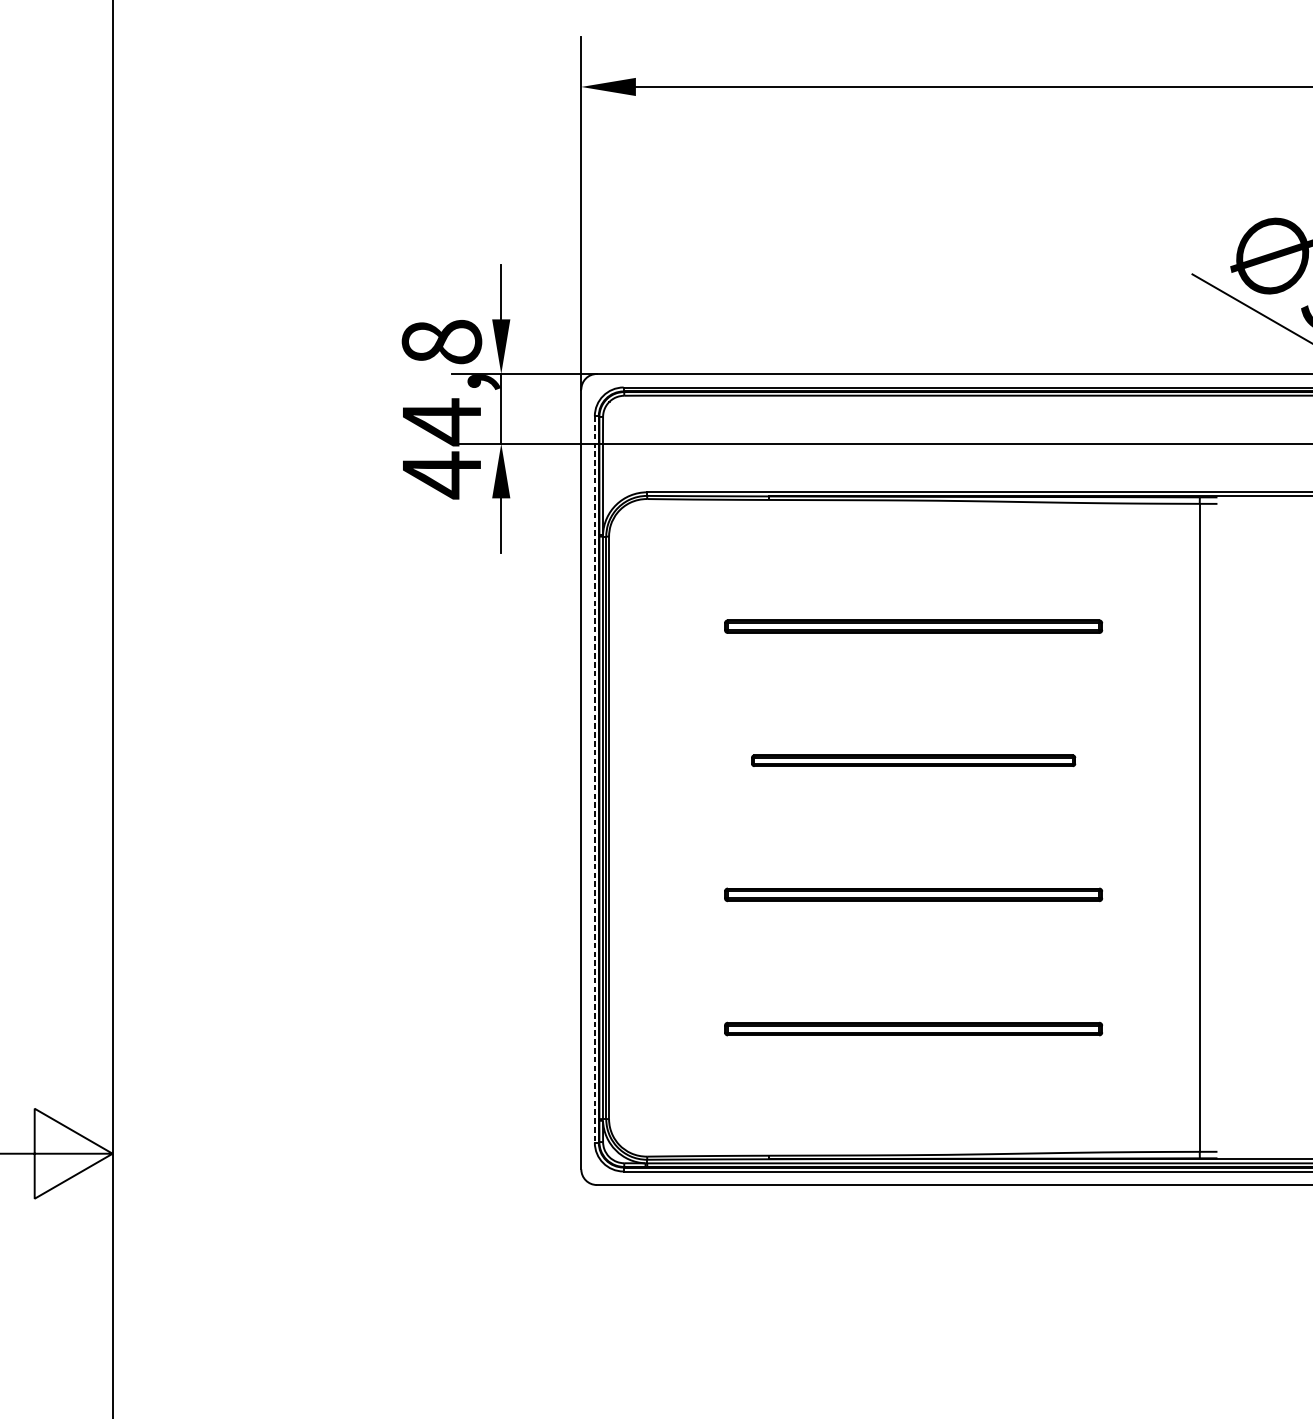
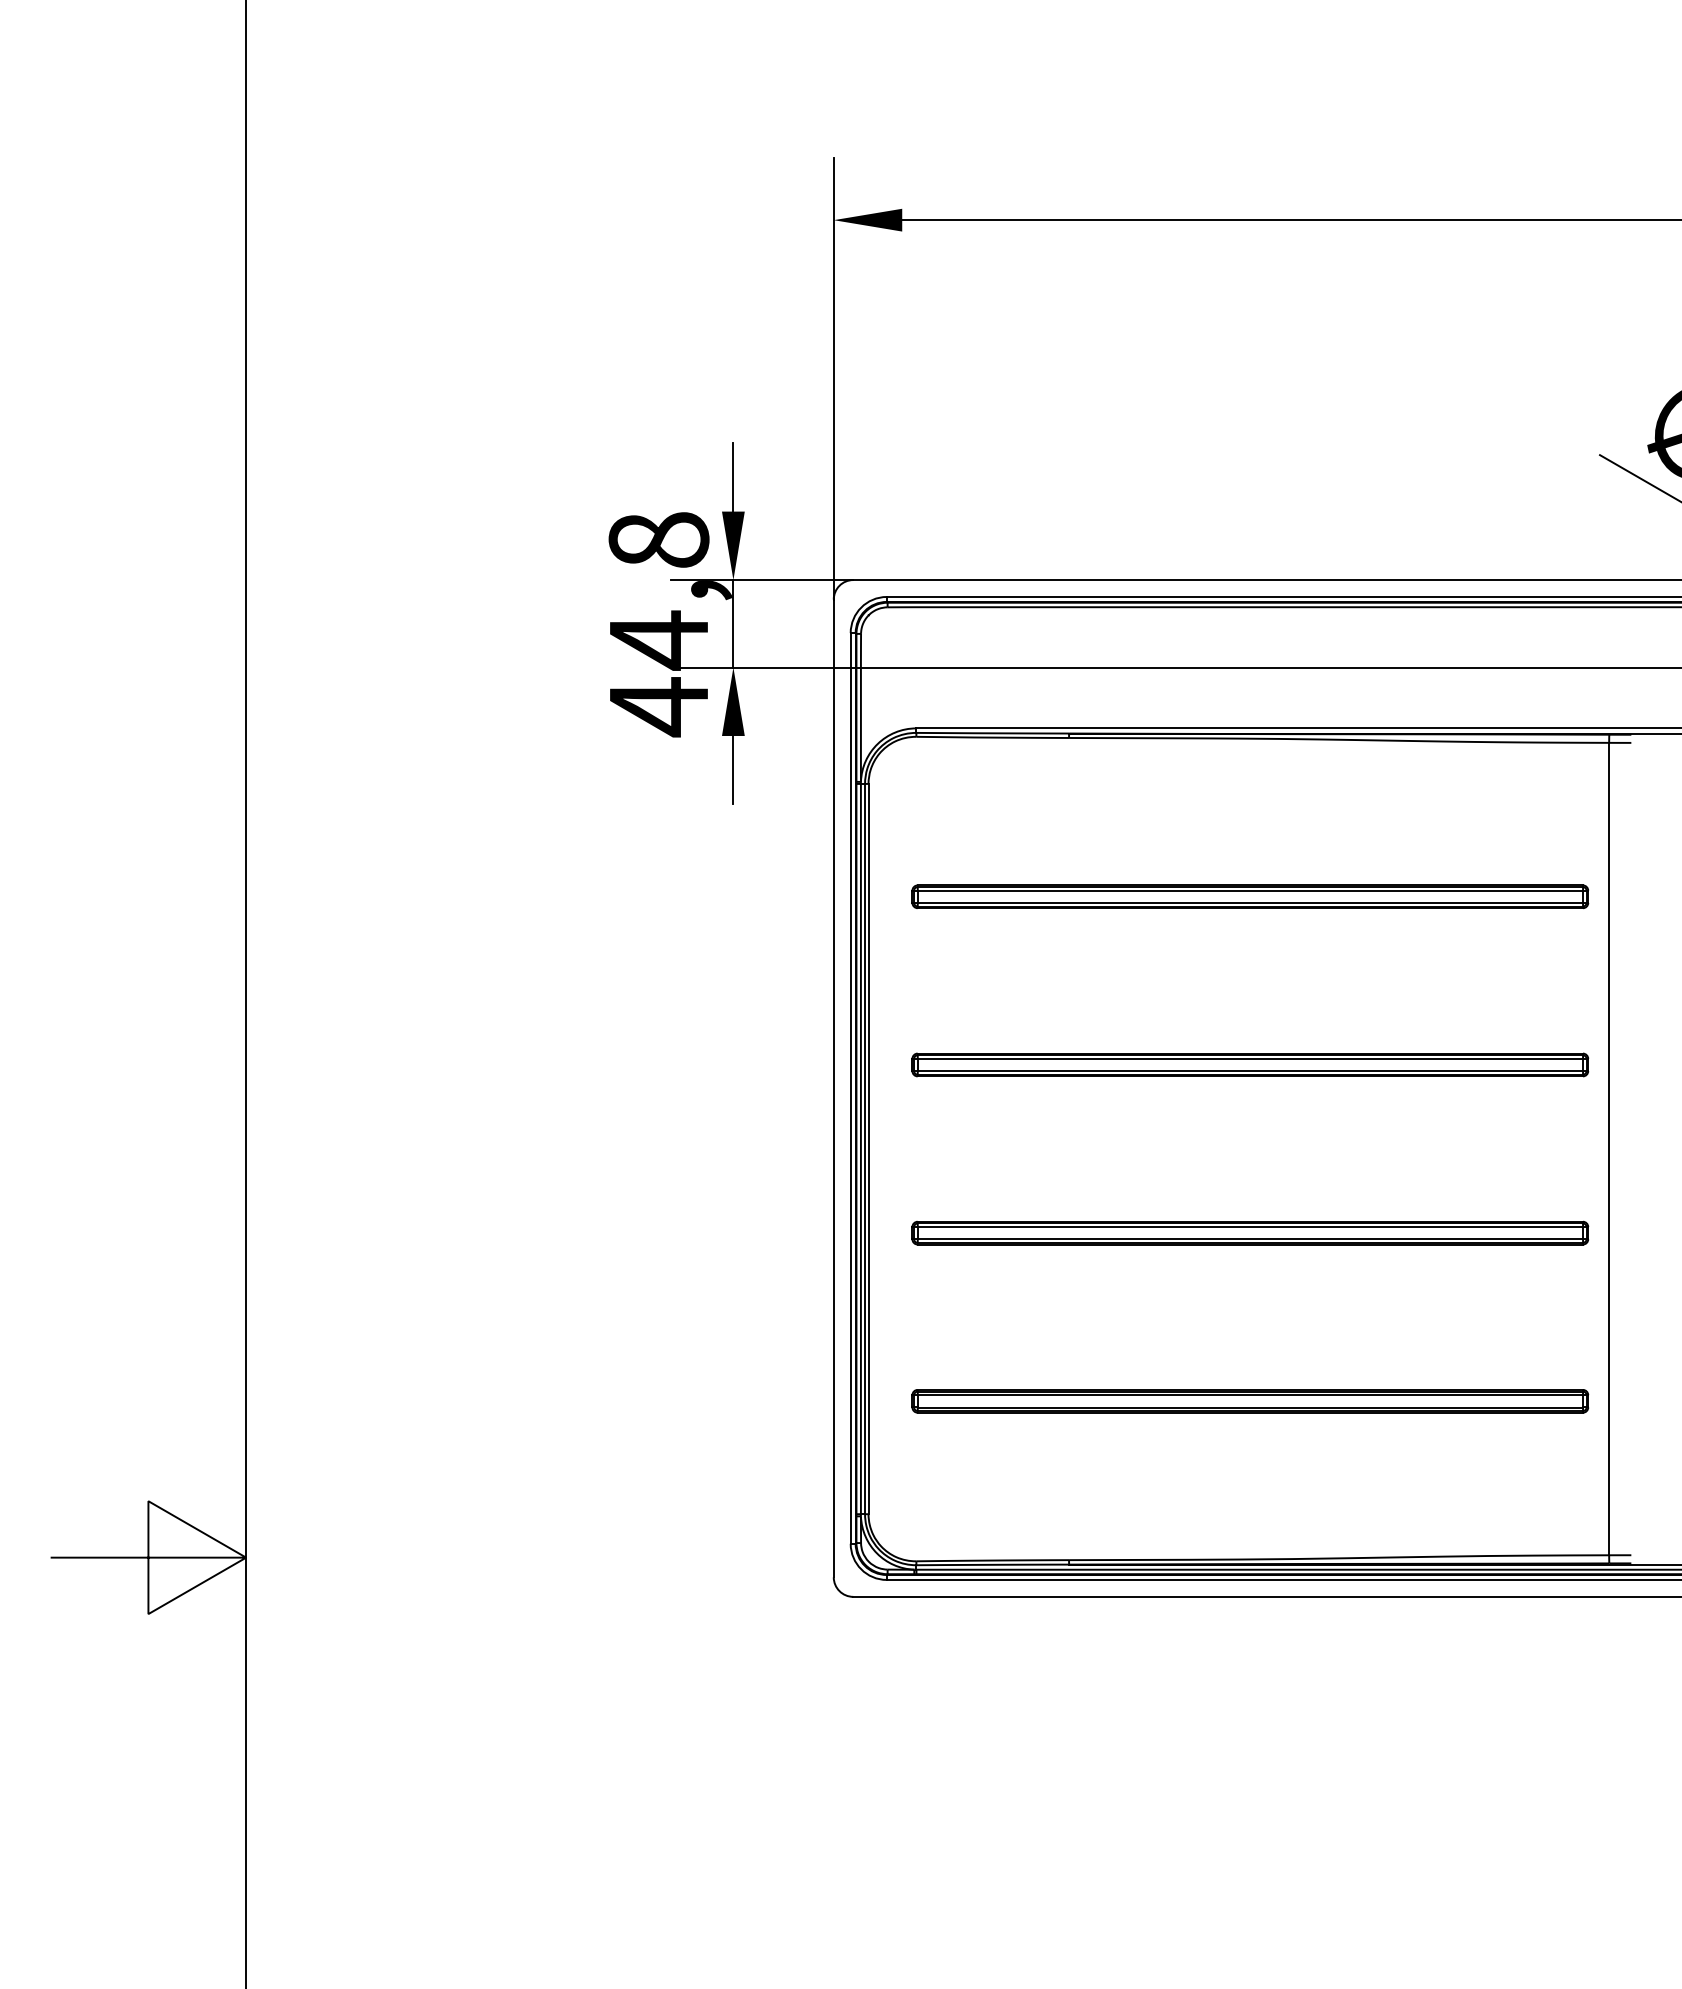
part: (913, 626) -> (1250, 896), size x1.43
part: (913, 760) -> (1250, 1064), size x1.67
line: (594, 779) -> (850, 1088), dashed -> solid
part: (913, 894) -> (1250, 1232), size x1.43
part: (913, 1029) -> (1250, 1401), size x1.43

